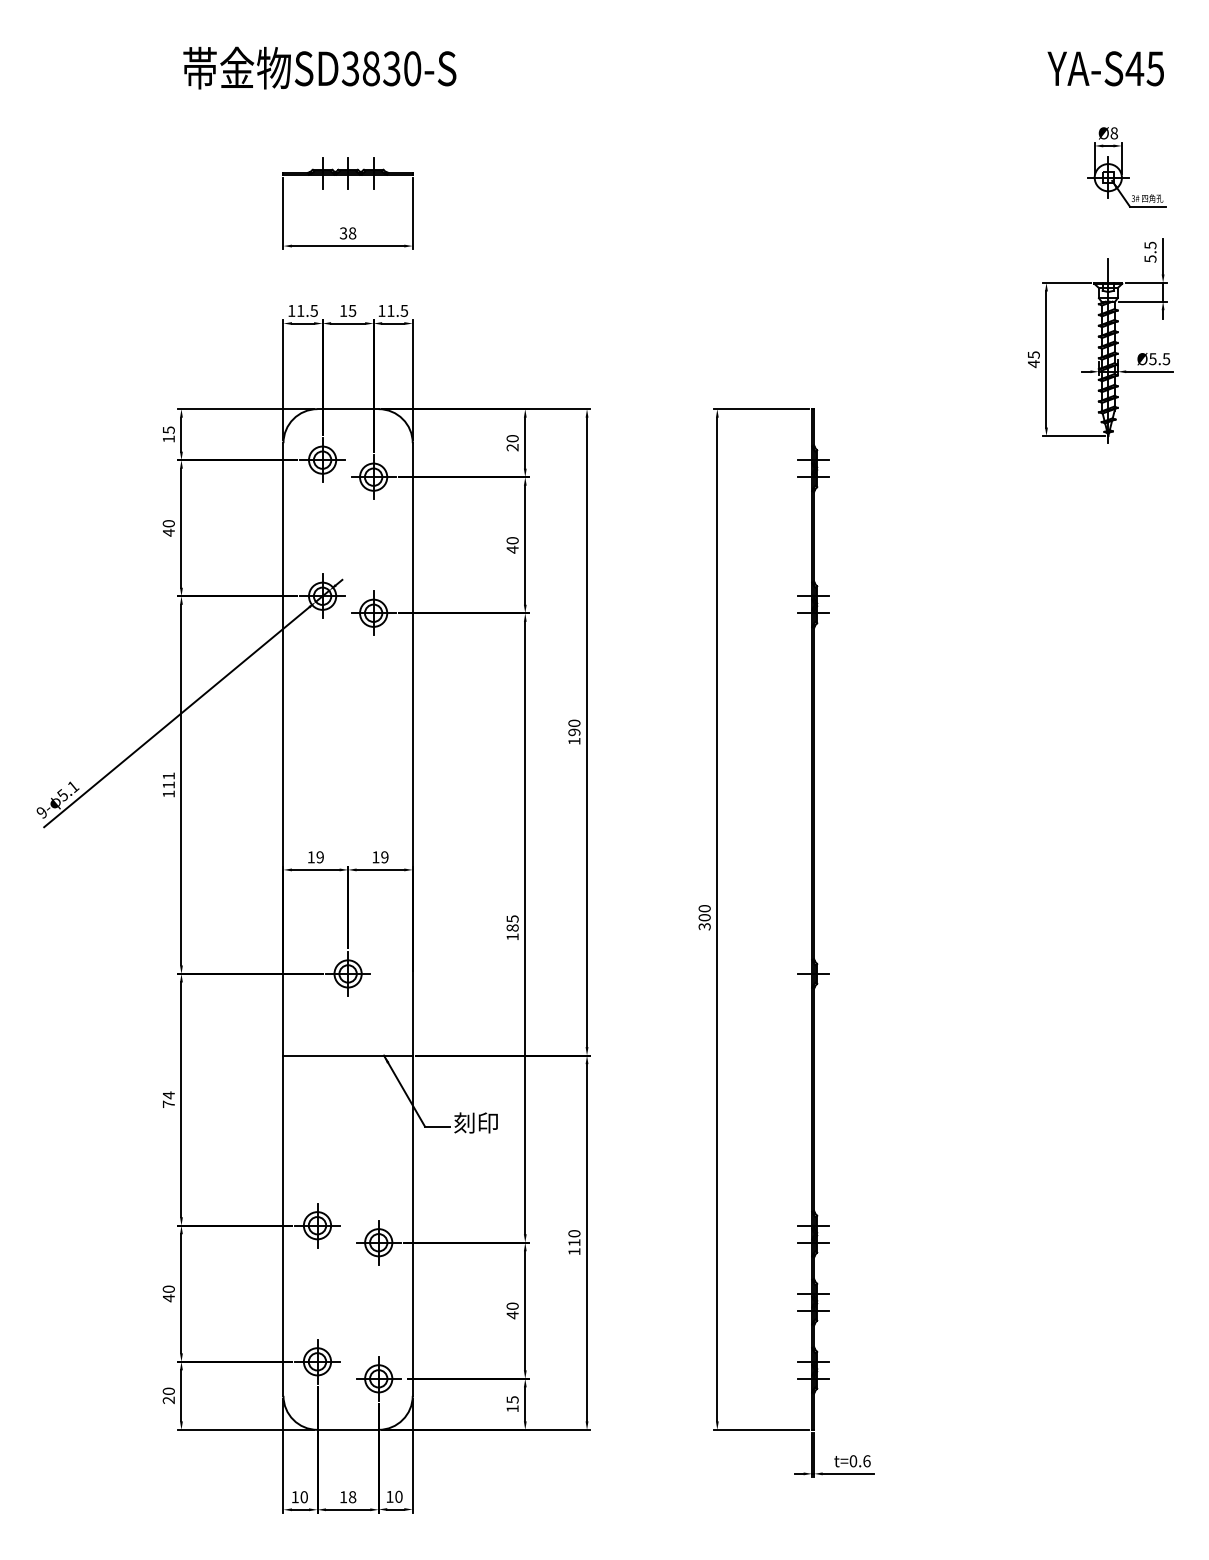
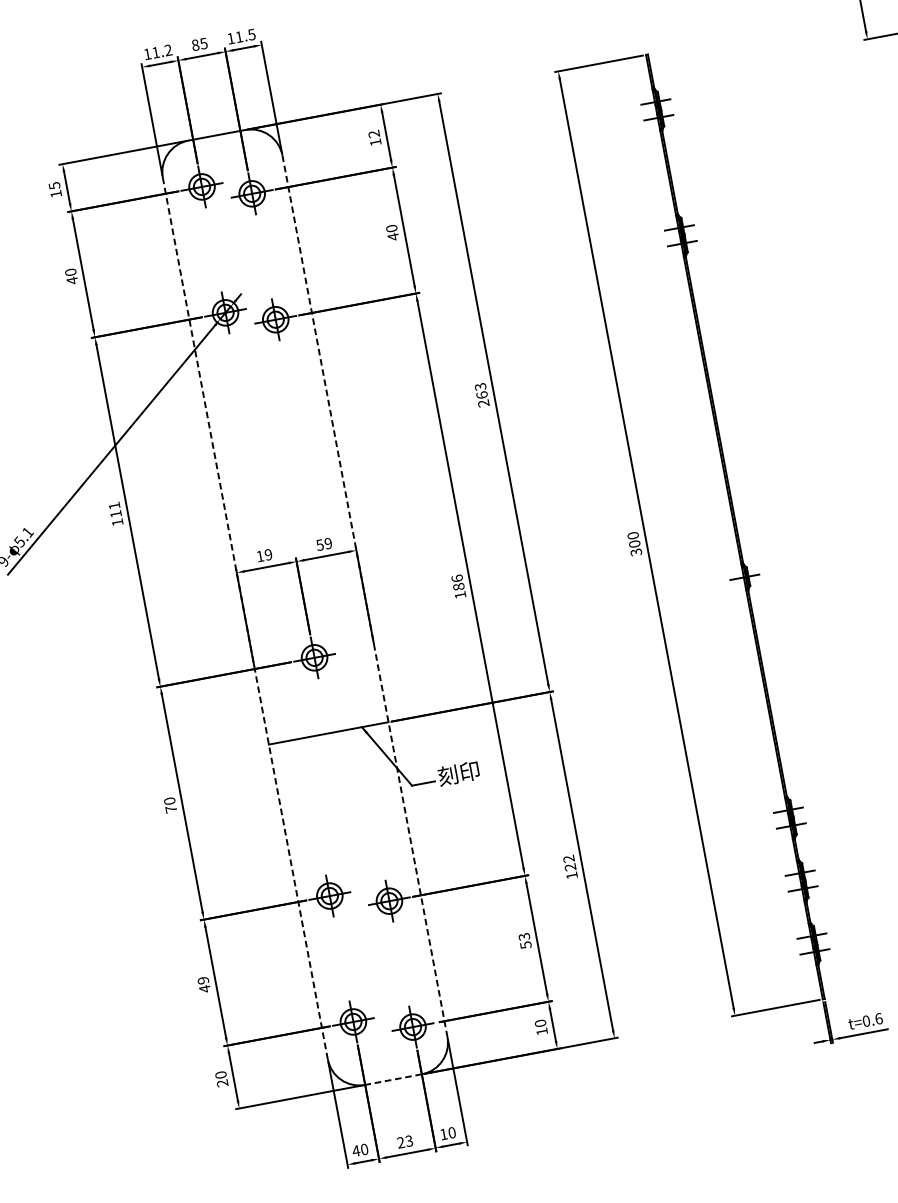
text: (313, 310) -> (167, 50), 11.5 -> 11.2
text: (343, 310) -> (195, 44), 15 -> 85
text: (512, 443) -> (374, 138), 20 -> 12
text: (574, 732) -> (482, 395), 190 -> 263
text: (375, 857) -> (319, 545), 19 -> 59
text: (512, 918) -> (457, 578), 185 -> 186
line: (283, 919) -> (245, 618), solid -> dashed
line: (412, 920) -> (364, 597), solid -> dashed
text: (168, 1095) -> (169, 801), 74 -> 70
text: (574, 1238) -> (569, 863), 110 -> 122
text: (168, 1288) -> (202, 979), 40 -> 49
text: (512, 1310) -> (524, 940), 40 -> 53
text: (512, 1399) -> (540, 1023), 15 -> 10
line: (348, 1429) -> (393, 1079), solid -> dashed
text: (295, 1497) -> (356, 1151), 10 -> 40
text: (347, 1497) -> (404, 1142), 18 -> 23

